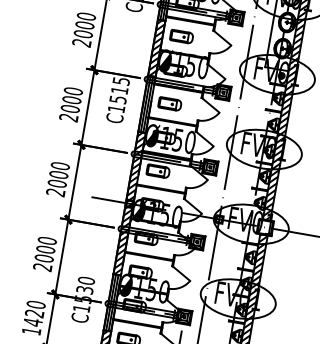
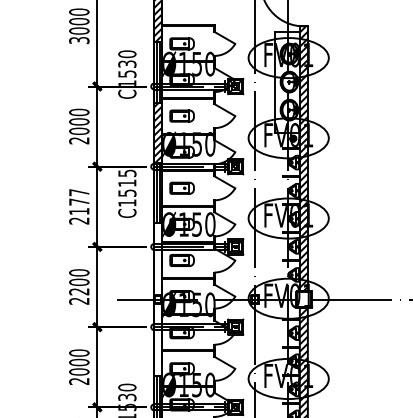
text: (72, 100) -> (79, 202), 2000 -> 2177
text: (57, 183) -> (79, 291), 2000 -> 2200
hatch: (130, 202) -> (158, 298), removed

